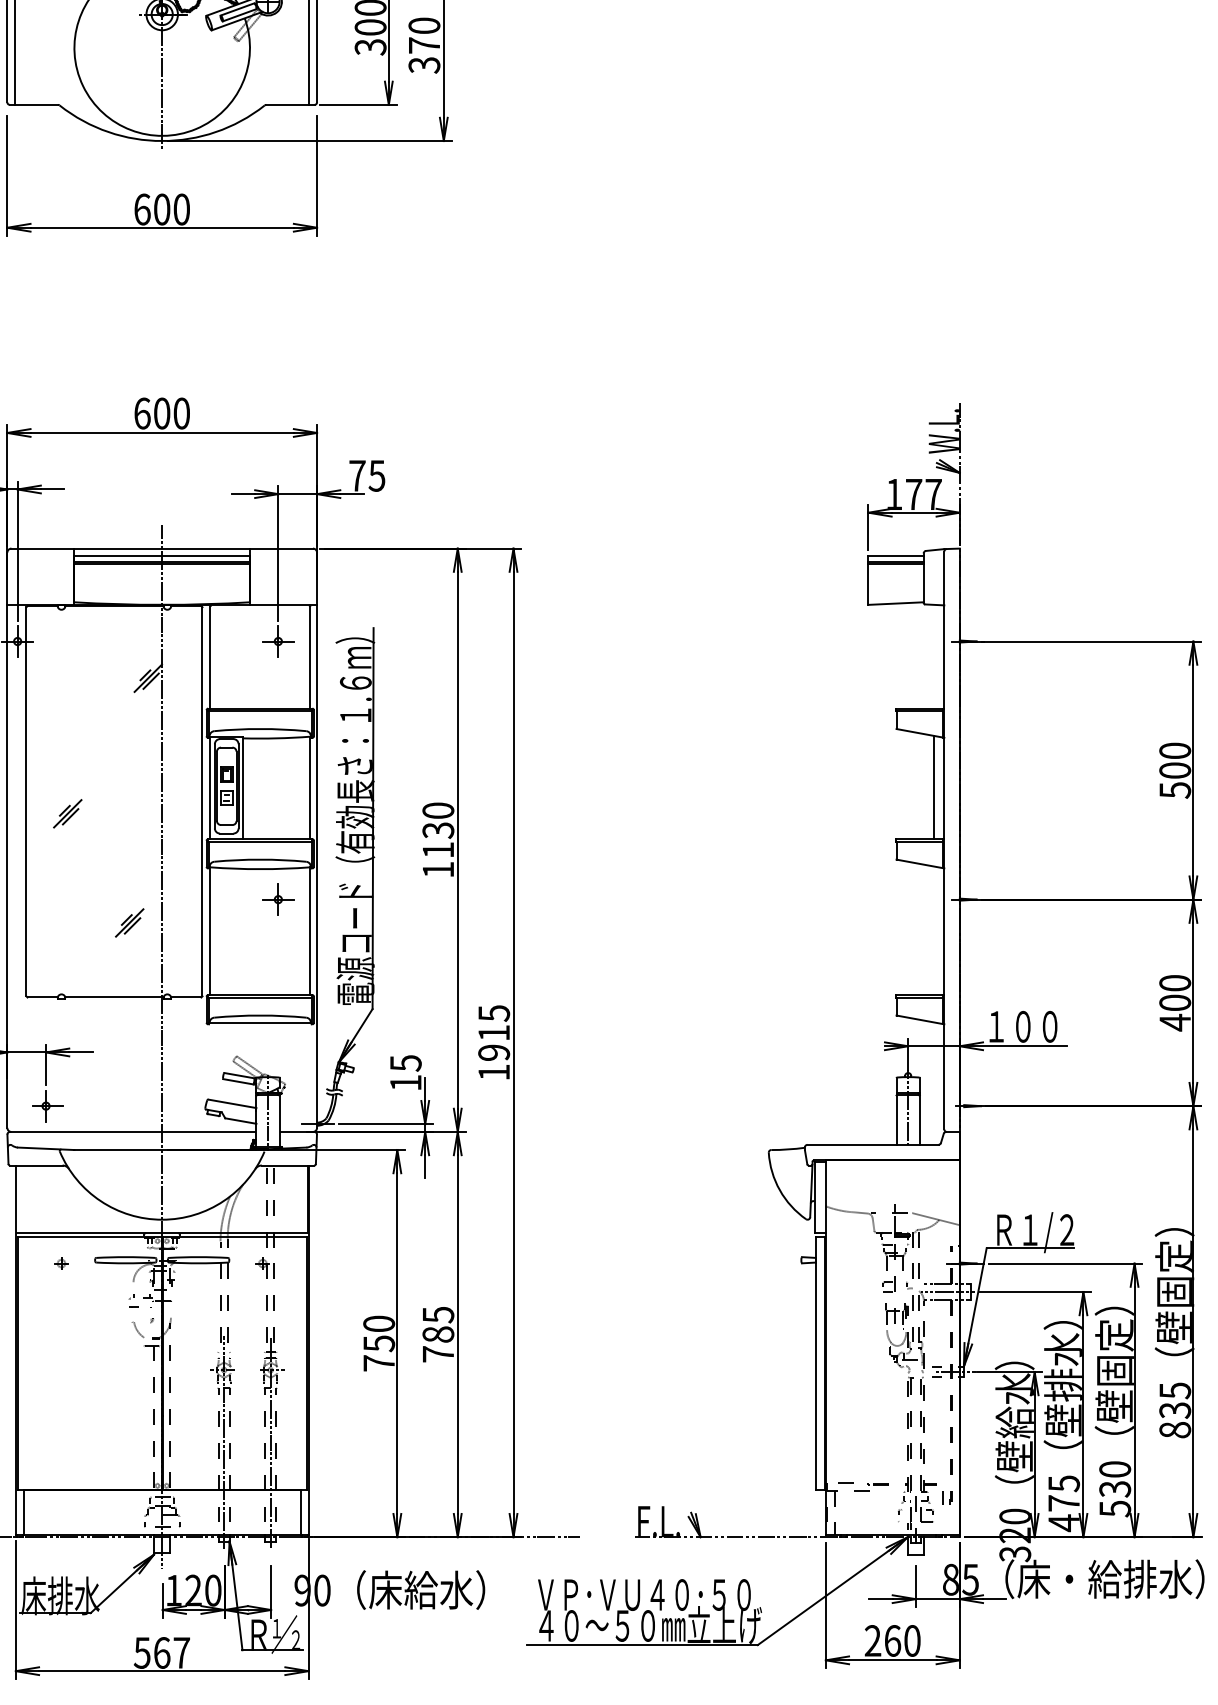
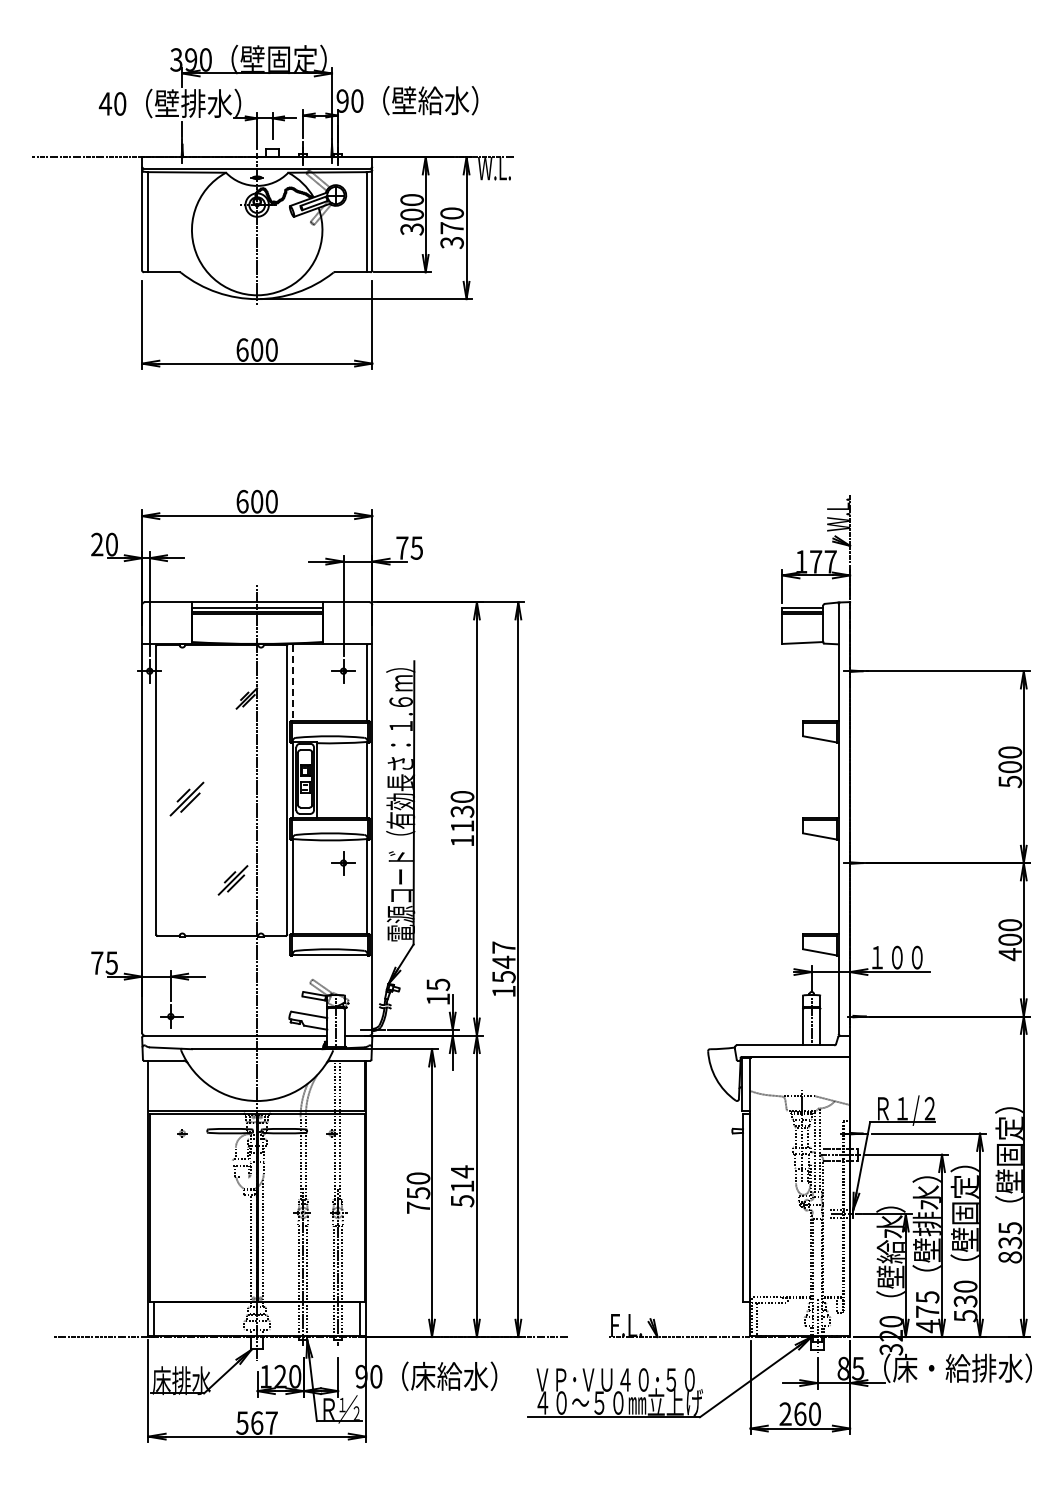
line: (209, 658) -> (292, 683), solid -> dashed
line: (933, 787) -> (830, 779), removed
part: (67, 814) -> (186, 799), size x1.6
part: (128, 923) -> (232, 880), size x1.4
text: (493, 1033) -> (503, 962), 1915 -> 1547
text: (438, 1334) -> (462, 1186), 785 -> 514

